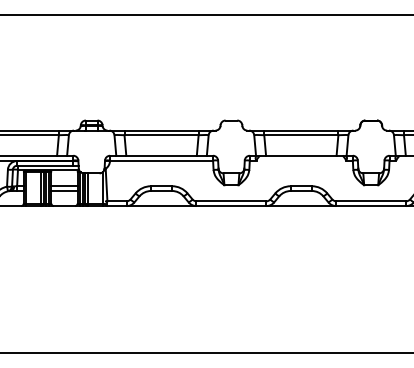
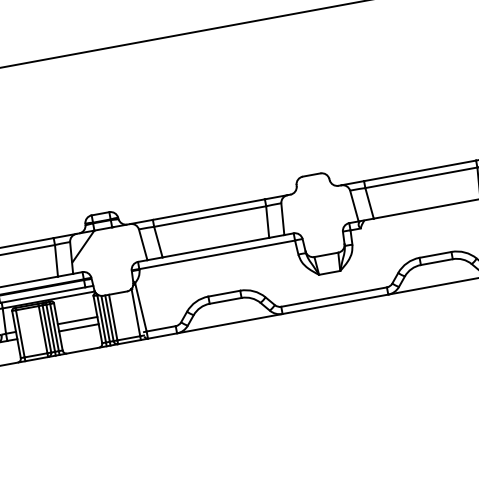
hatch: (76, 139) -> (82, 246), added

